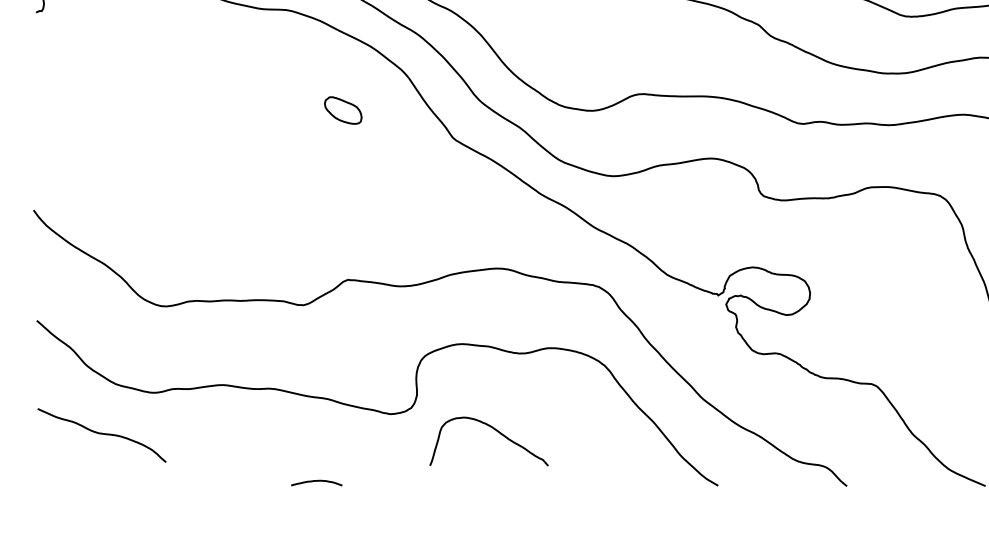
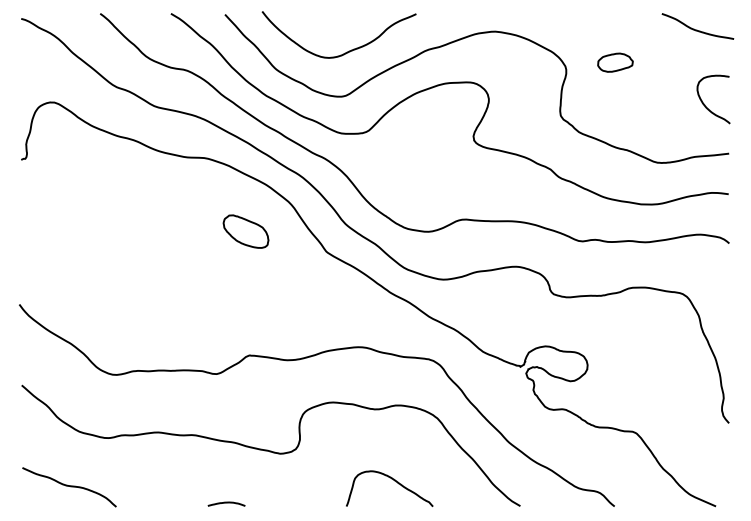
part: (342, 110) -> (245, 231), size x1.67
curve: (495, 431) -> (394, 481), moved
curve: (102, 434) -> (69, 486), moved

